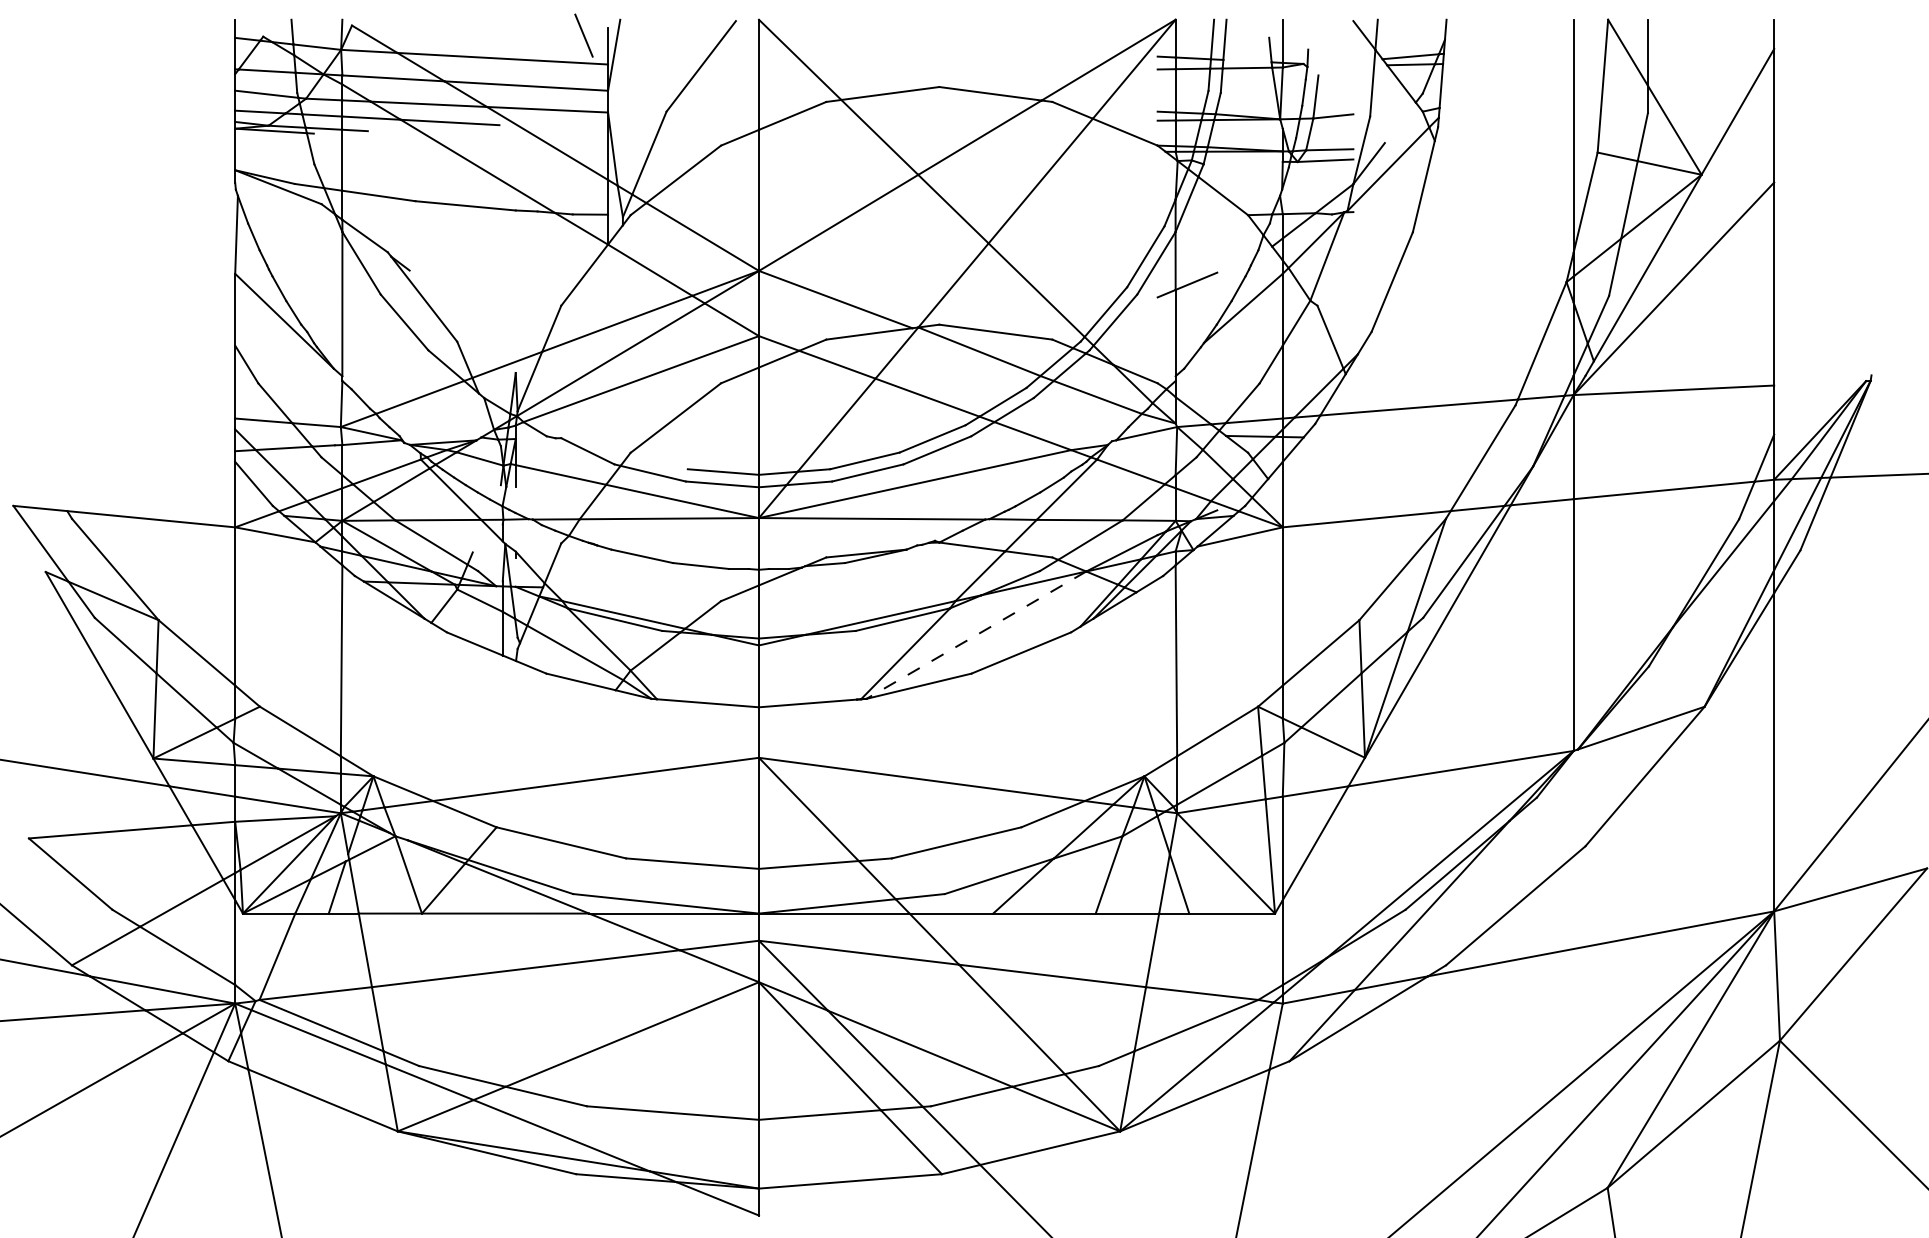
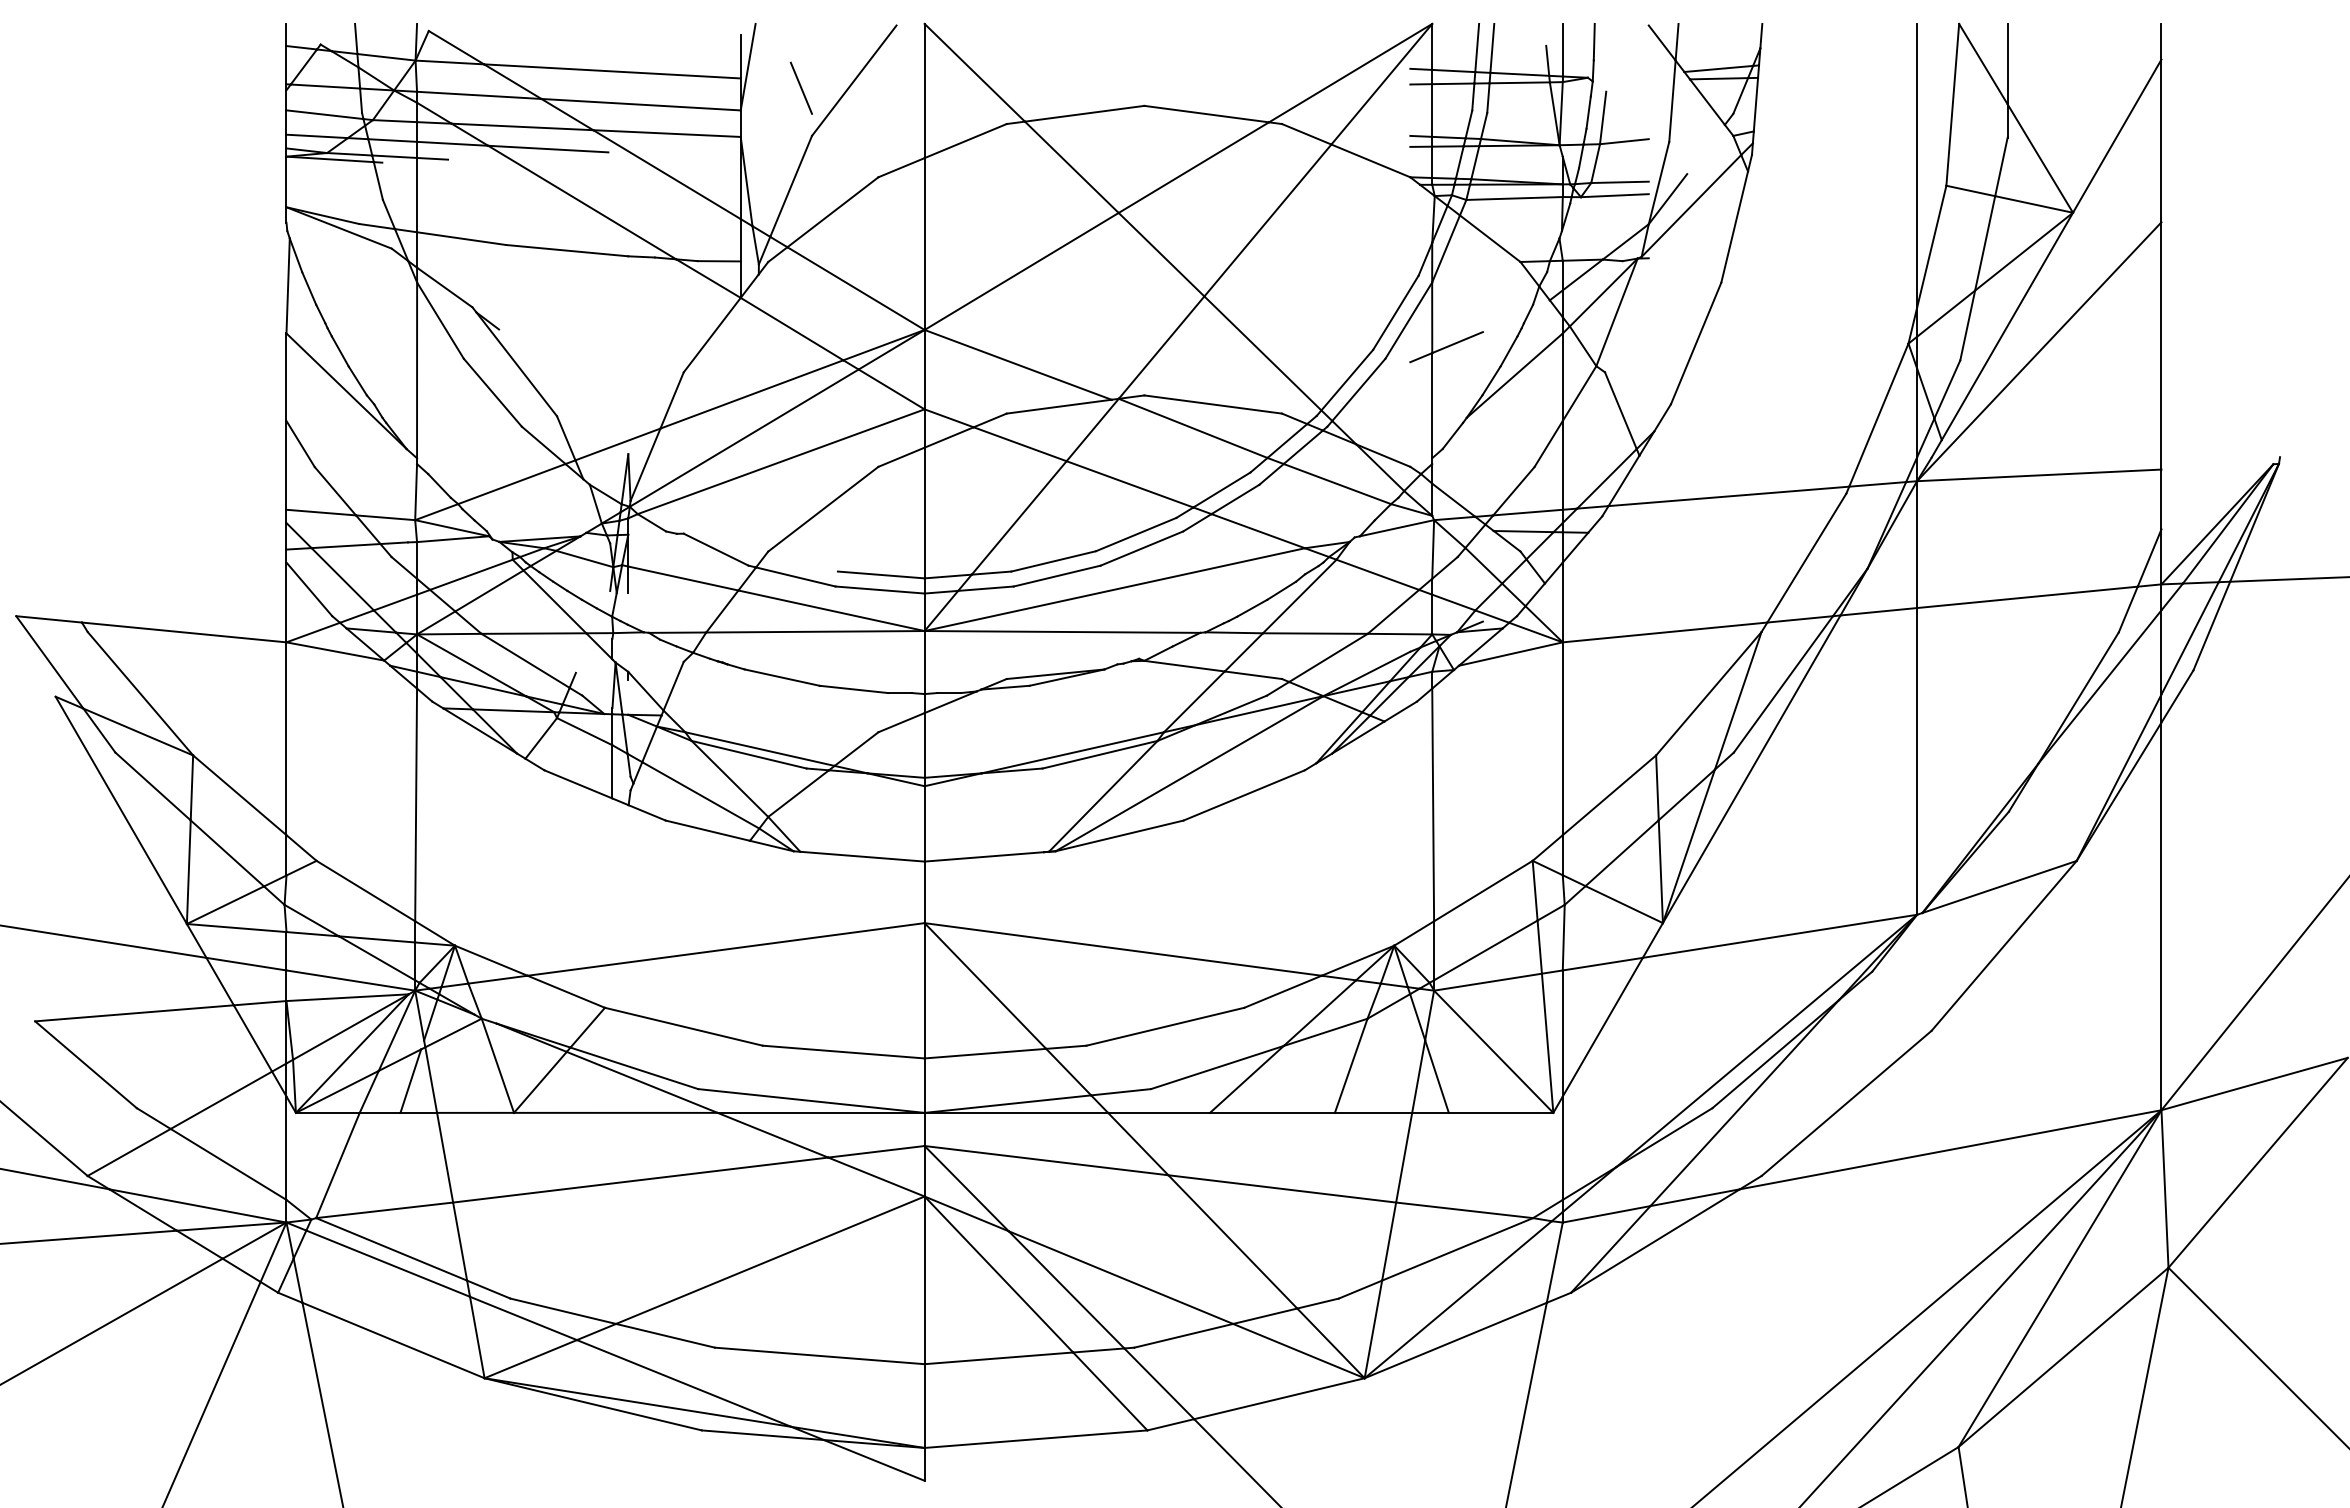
line: (1308, 34) -> (1593, 41), added
line: (583, 35) -> (800, 87), moved
line: (1247, 60) -> (1519, 73), added
line: (1243, 163) -> (1514, 198), added
line: (976, 635) -> (1189, 773), dashed -> solid

